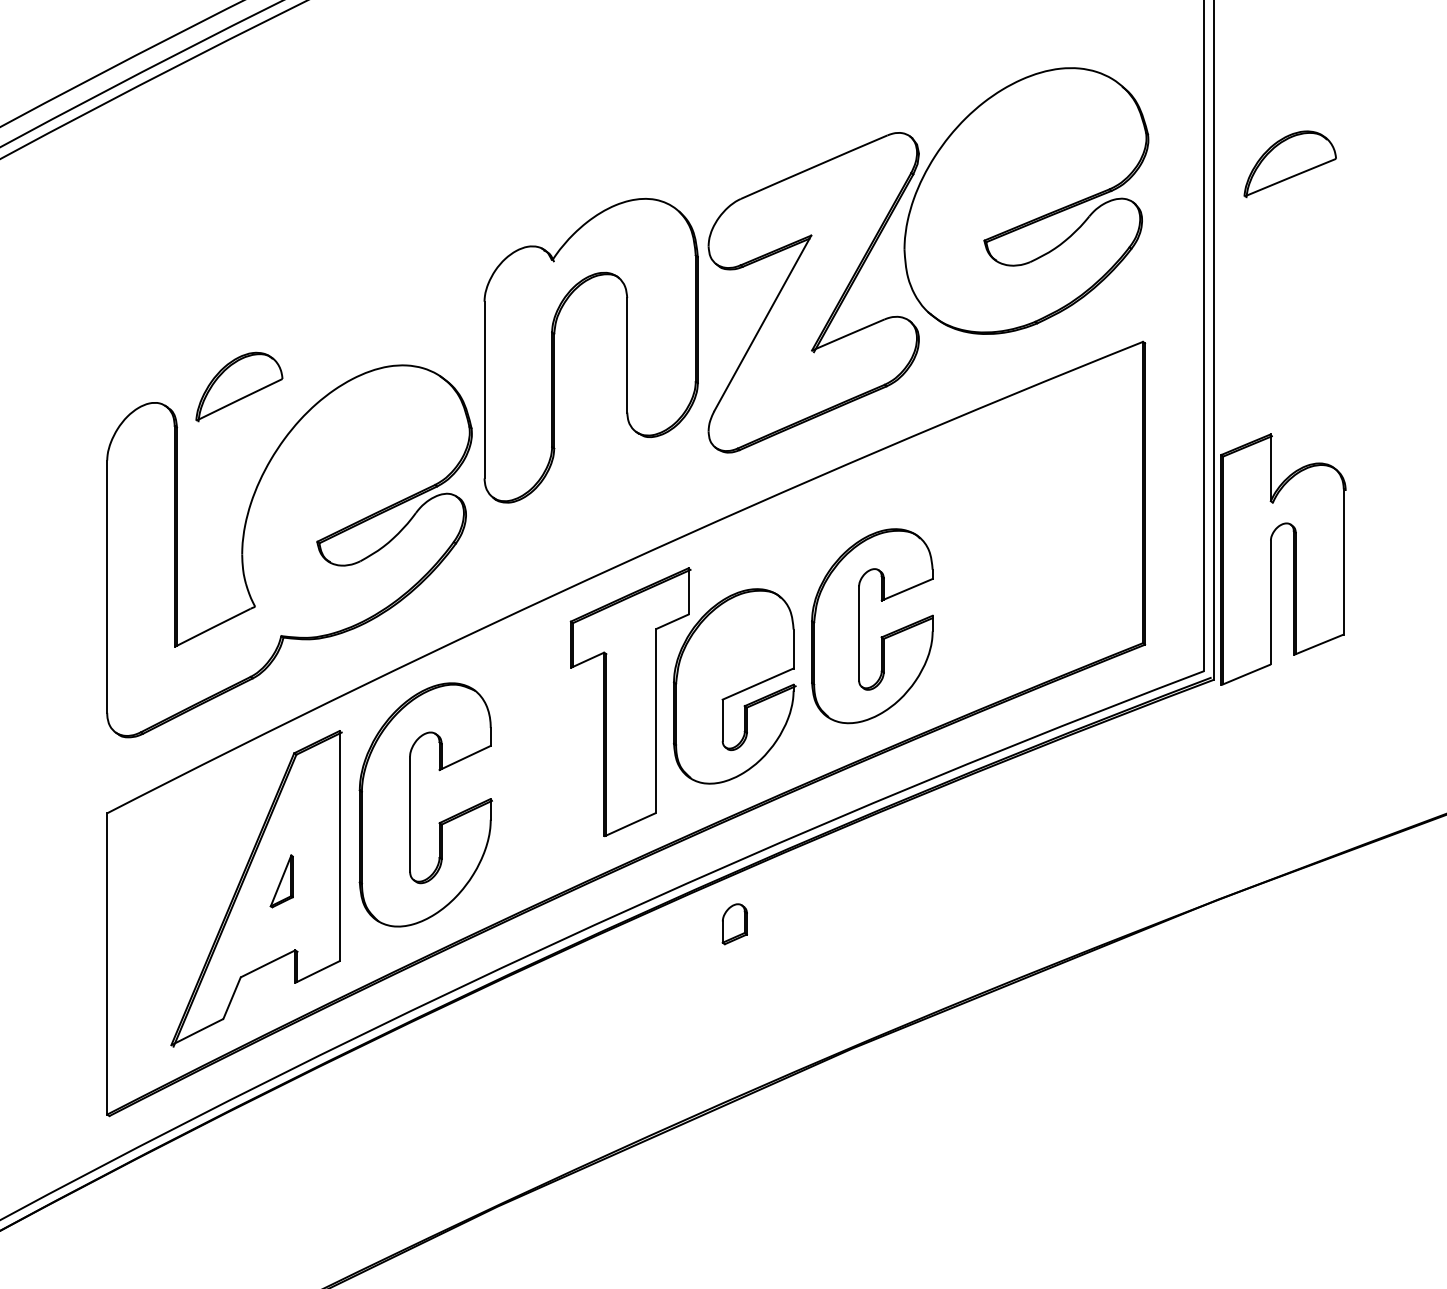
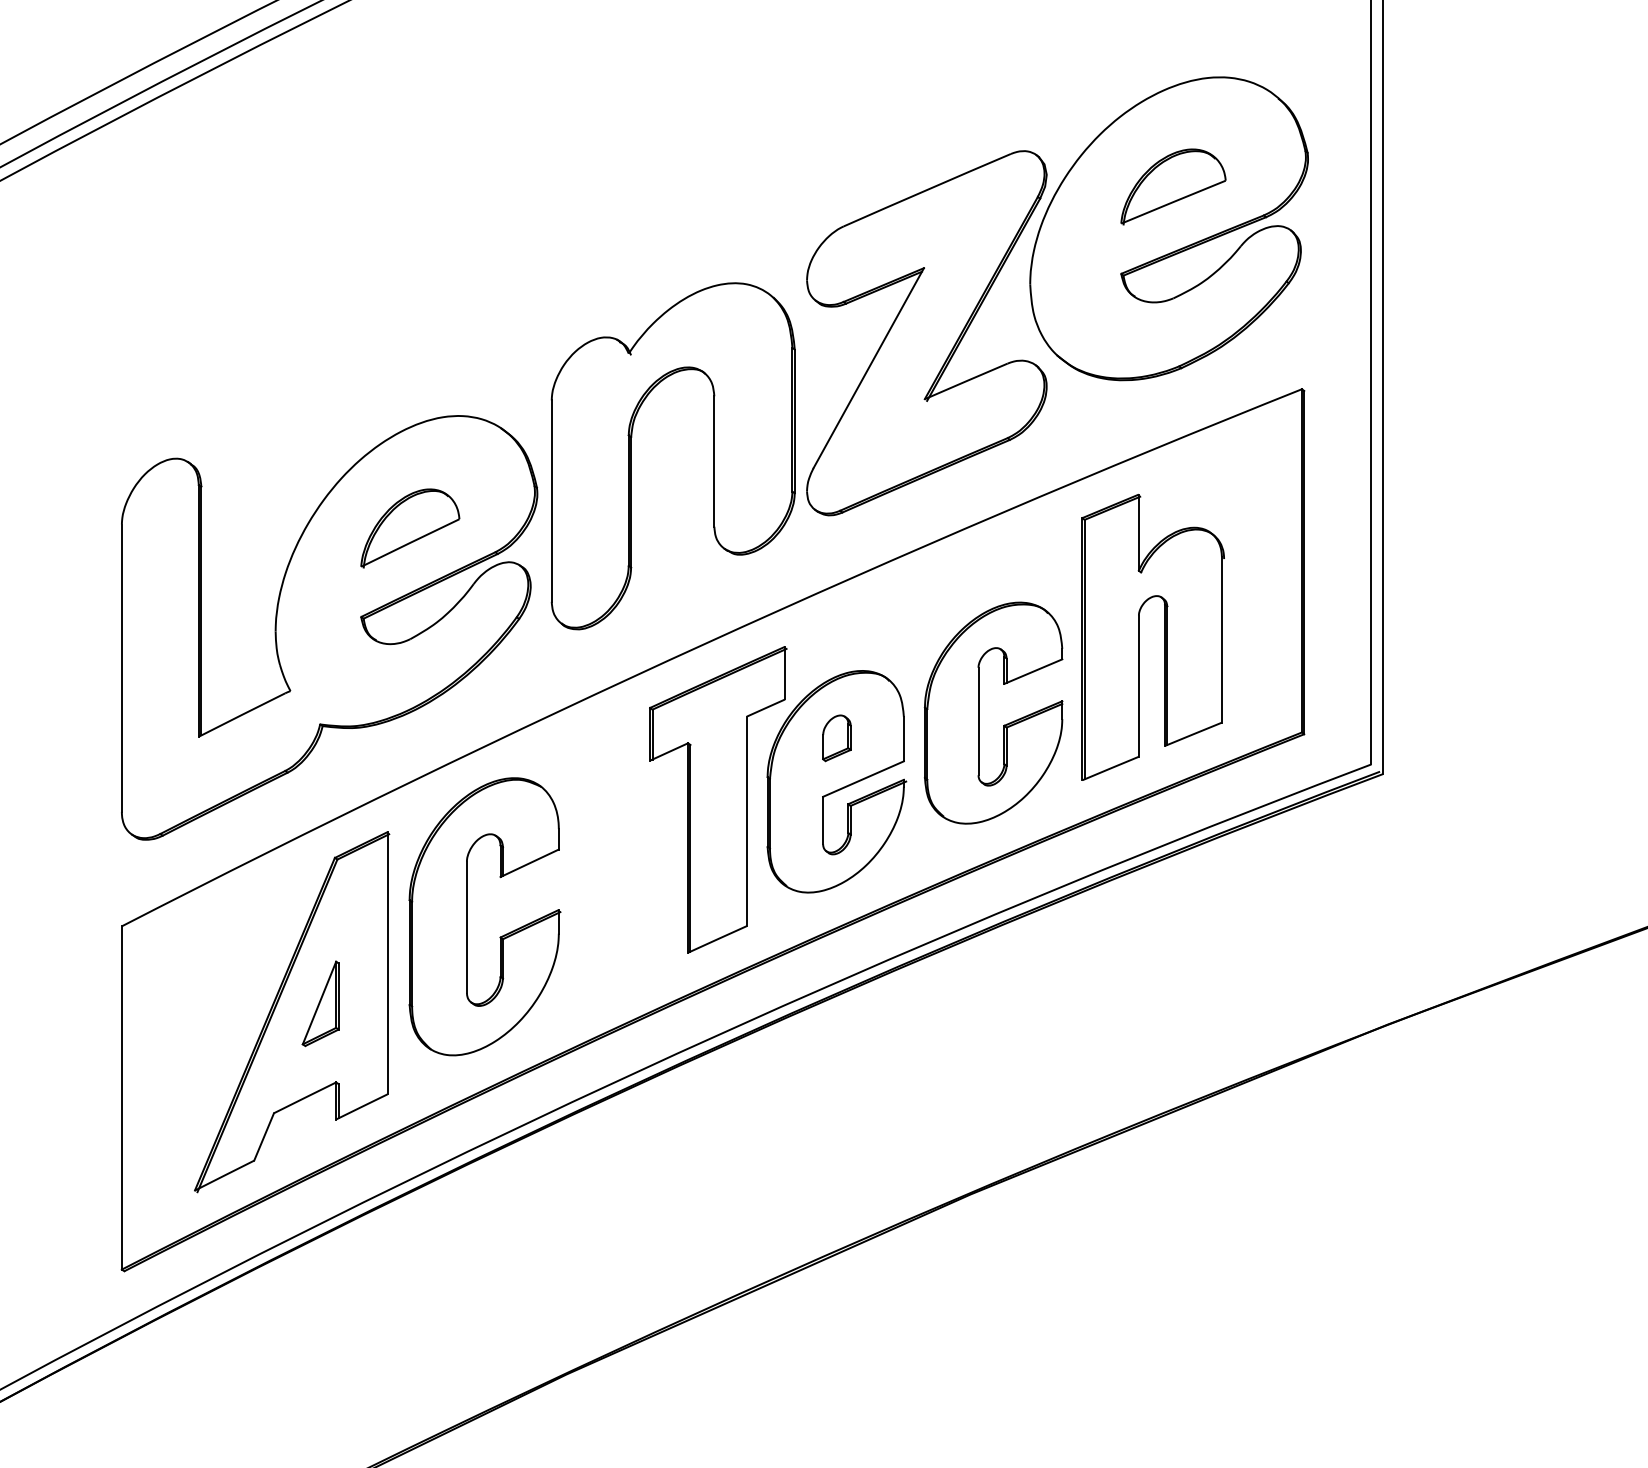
part: (1289, 164) -> (1172, 187), moved
part: (554, 350) -> (631, 456), moved
part: (239, 386) -> (410, 527), moved
part: (1293, 559) -> (1164, 637), moved
part: (281, 881) -> (320, 1004), size x1.43
part: (734, 924) -> (836, 738), moved

